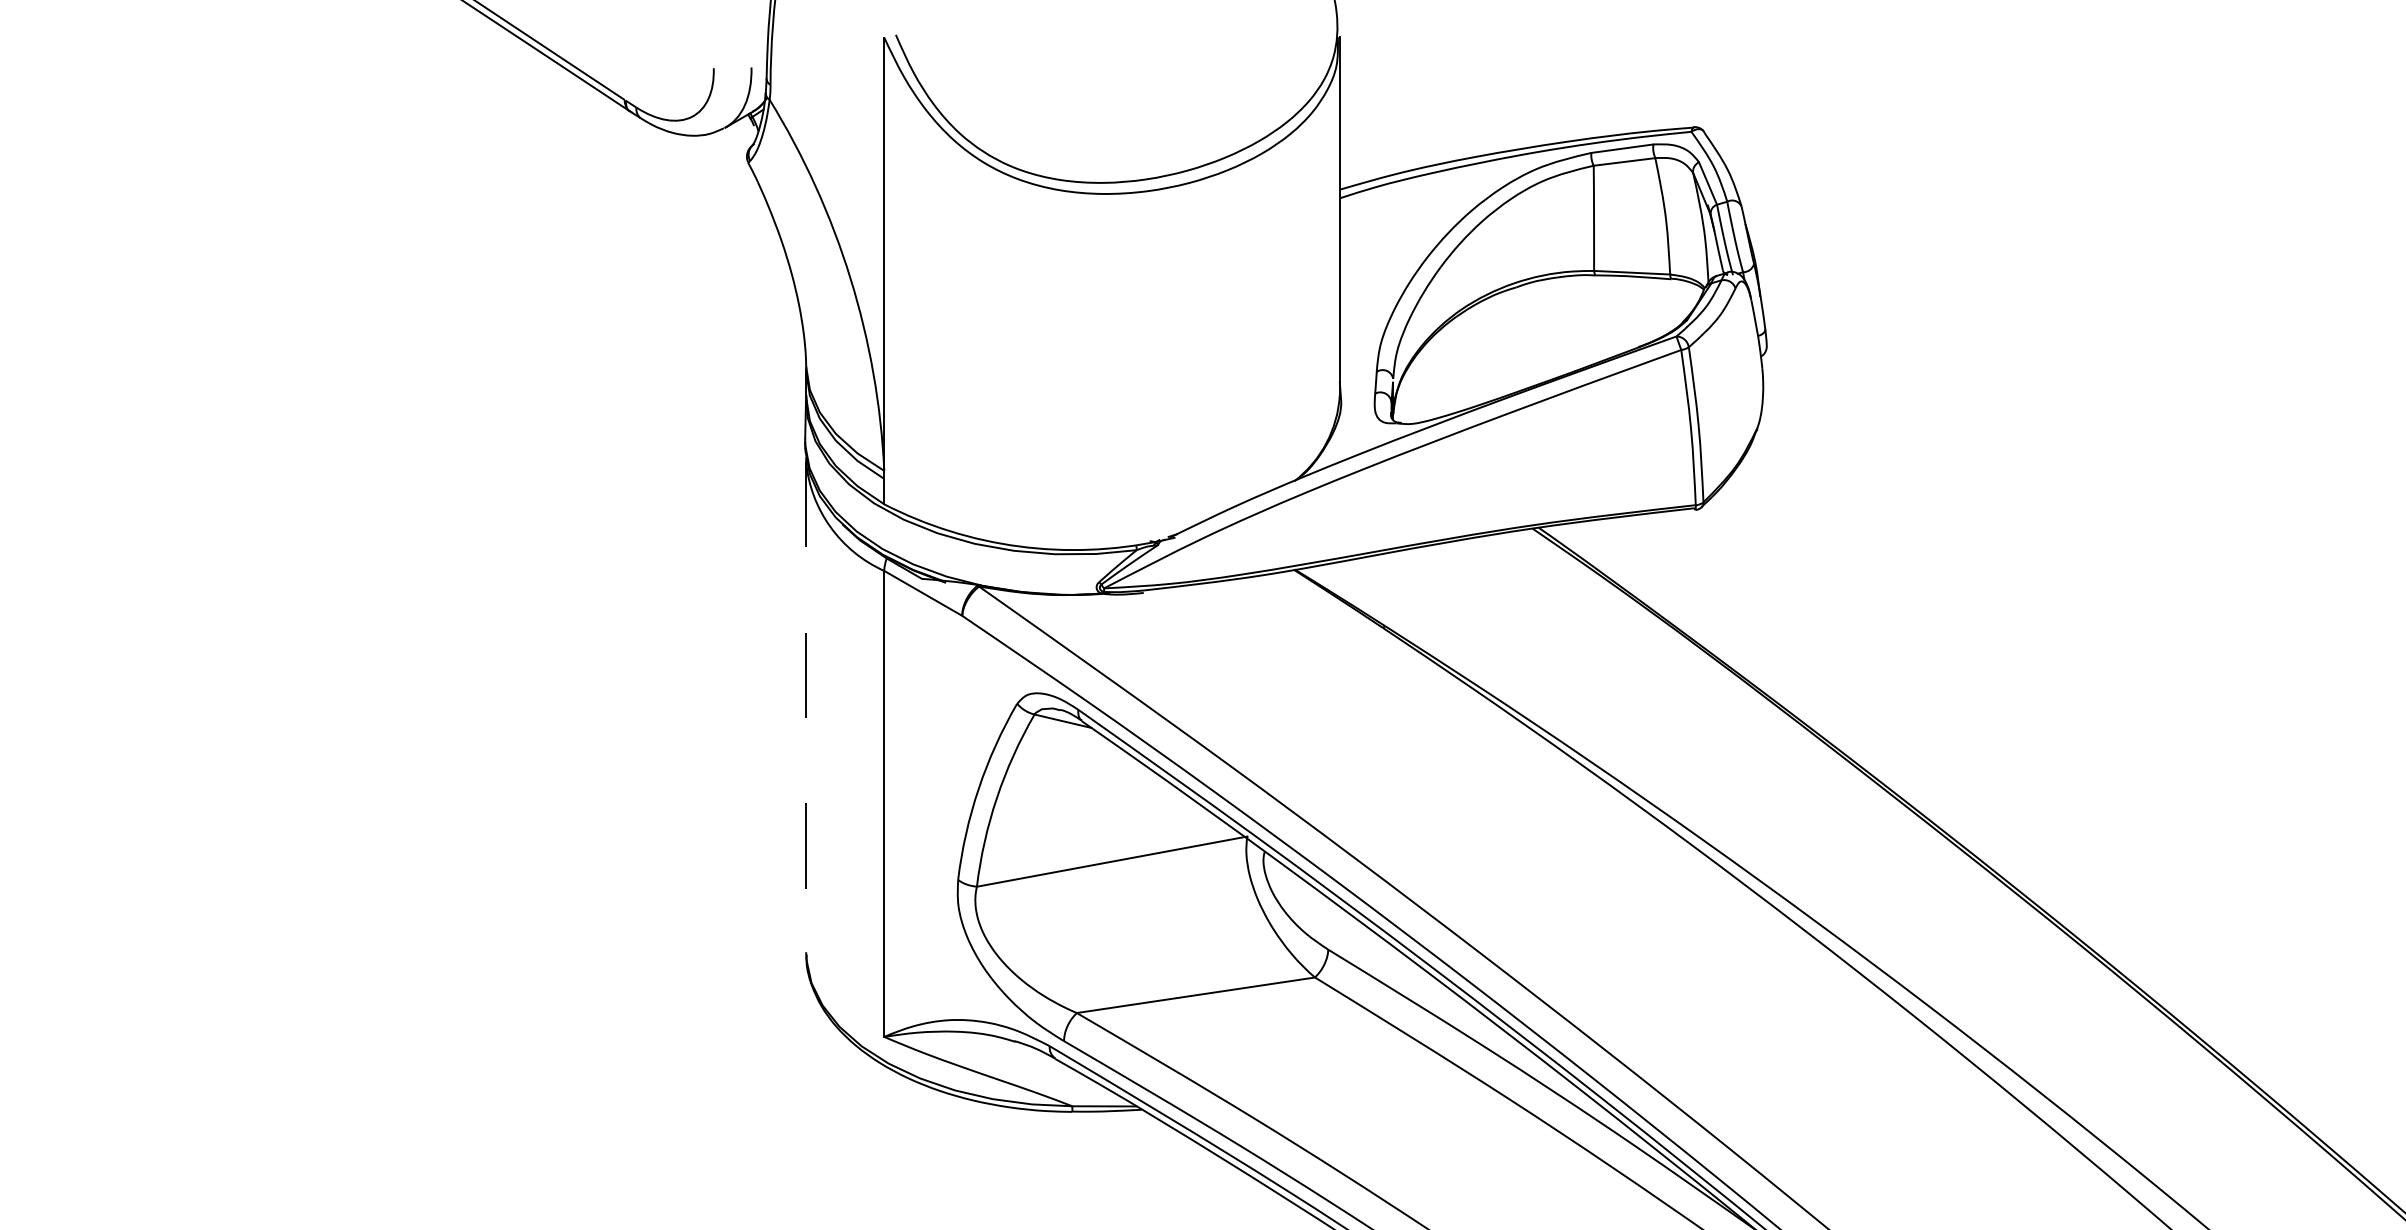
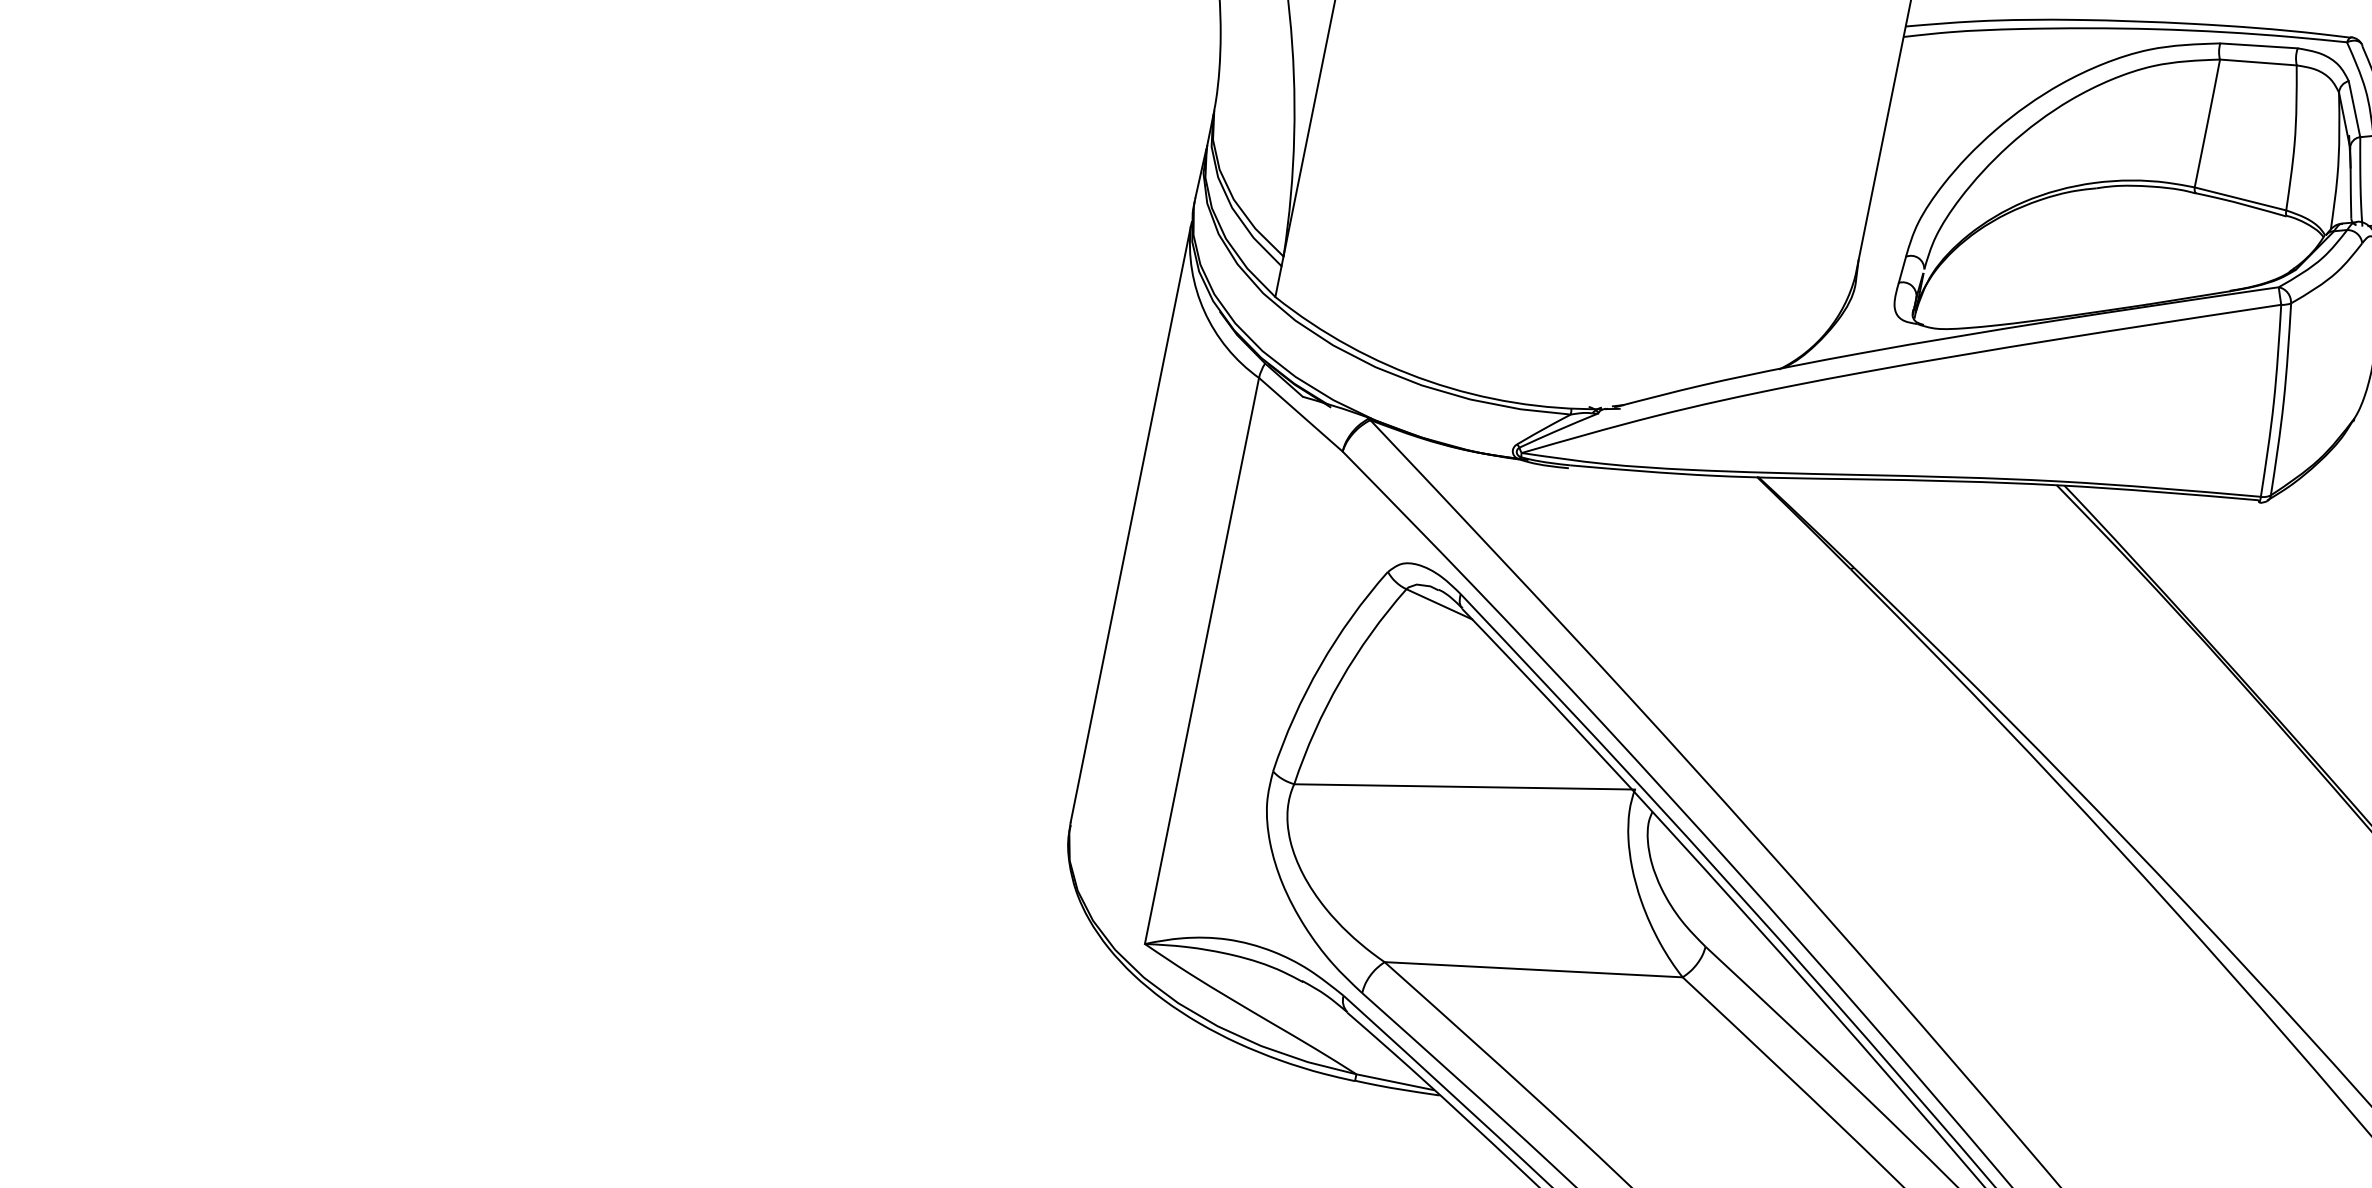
line: (806, 707) -> (1131, 524), dashed -> solid

